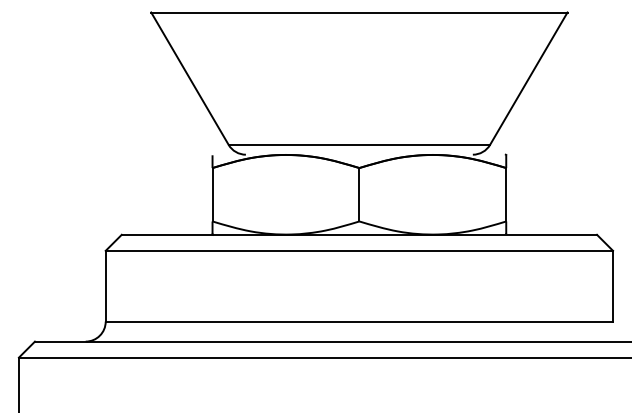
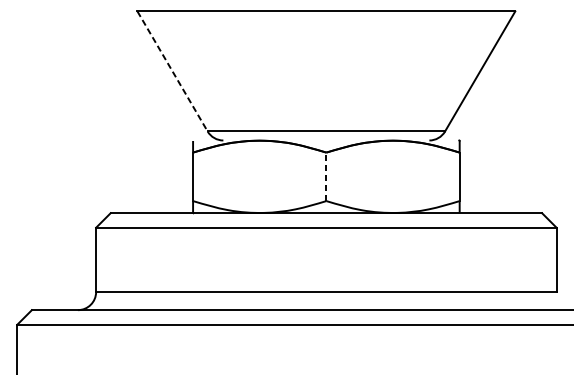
line: (189, 78) -> (172, 71), solid -> dashed
line: (359, 194) -> (326, 176), solid -> dashed

